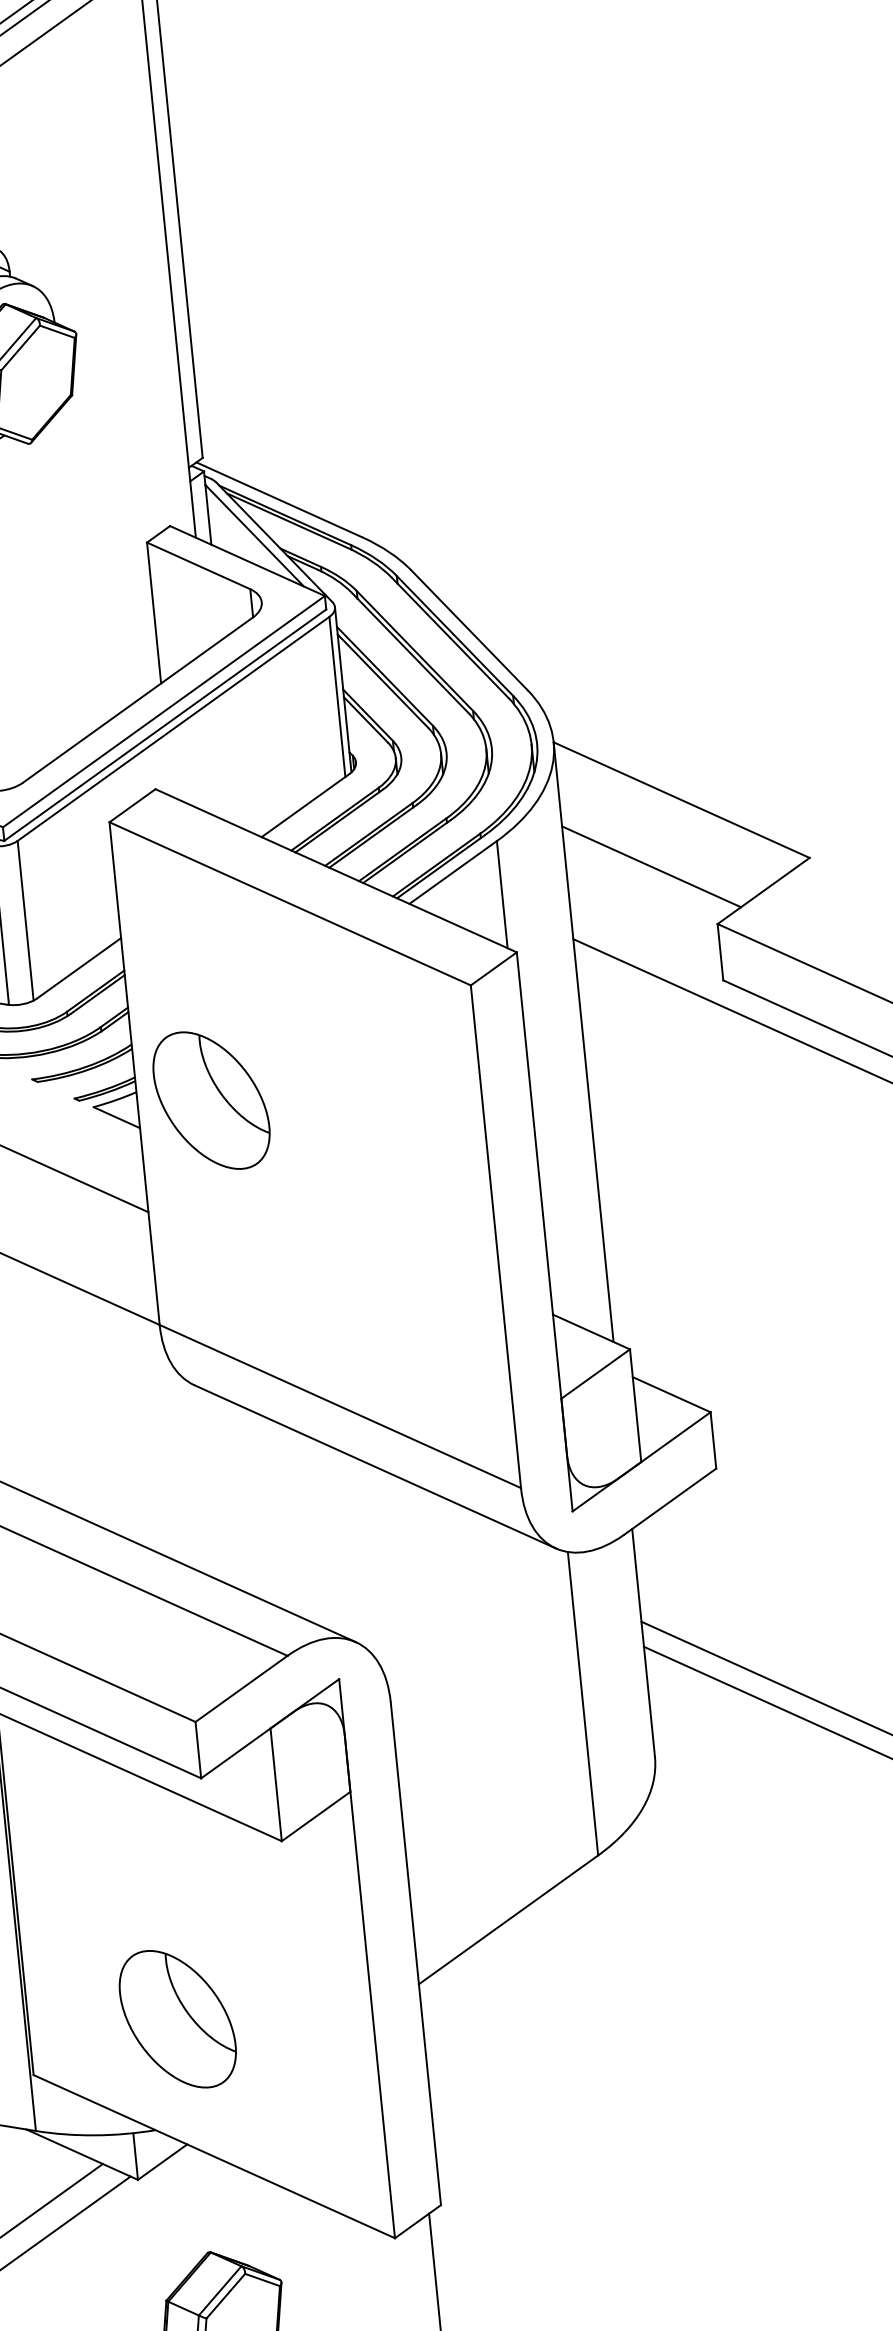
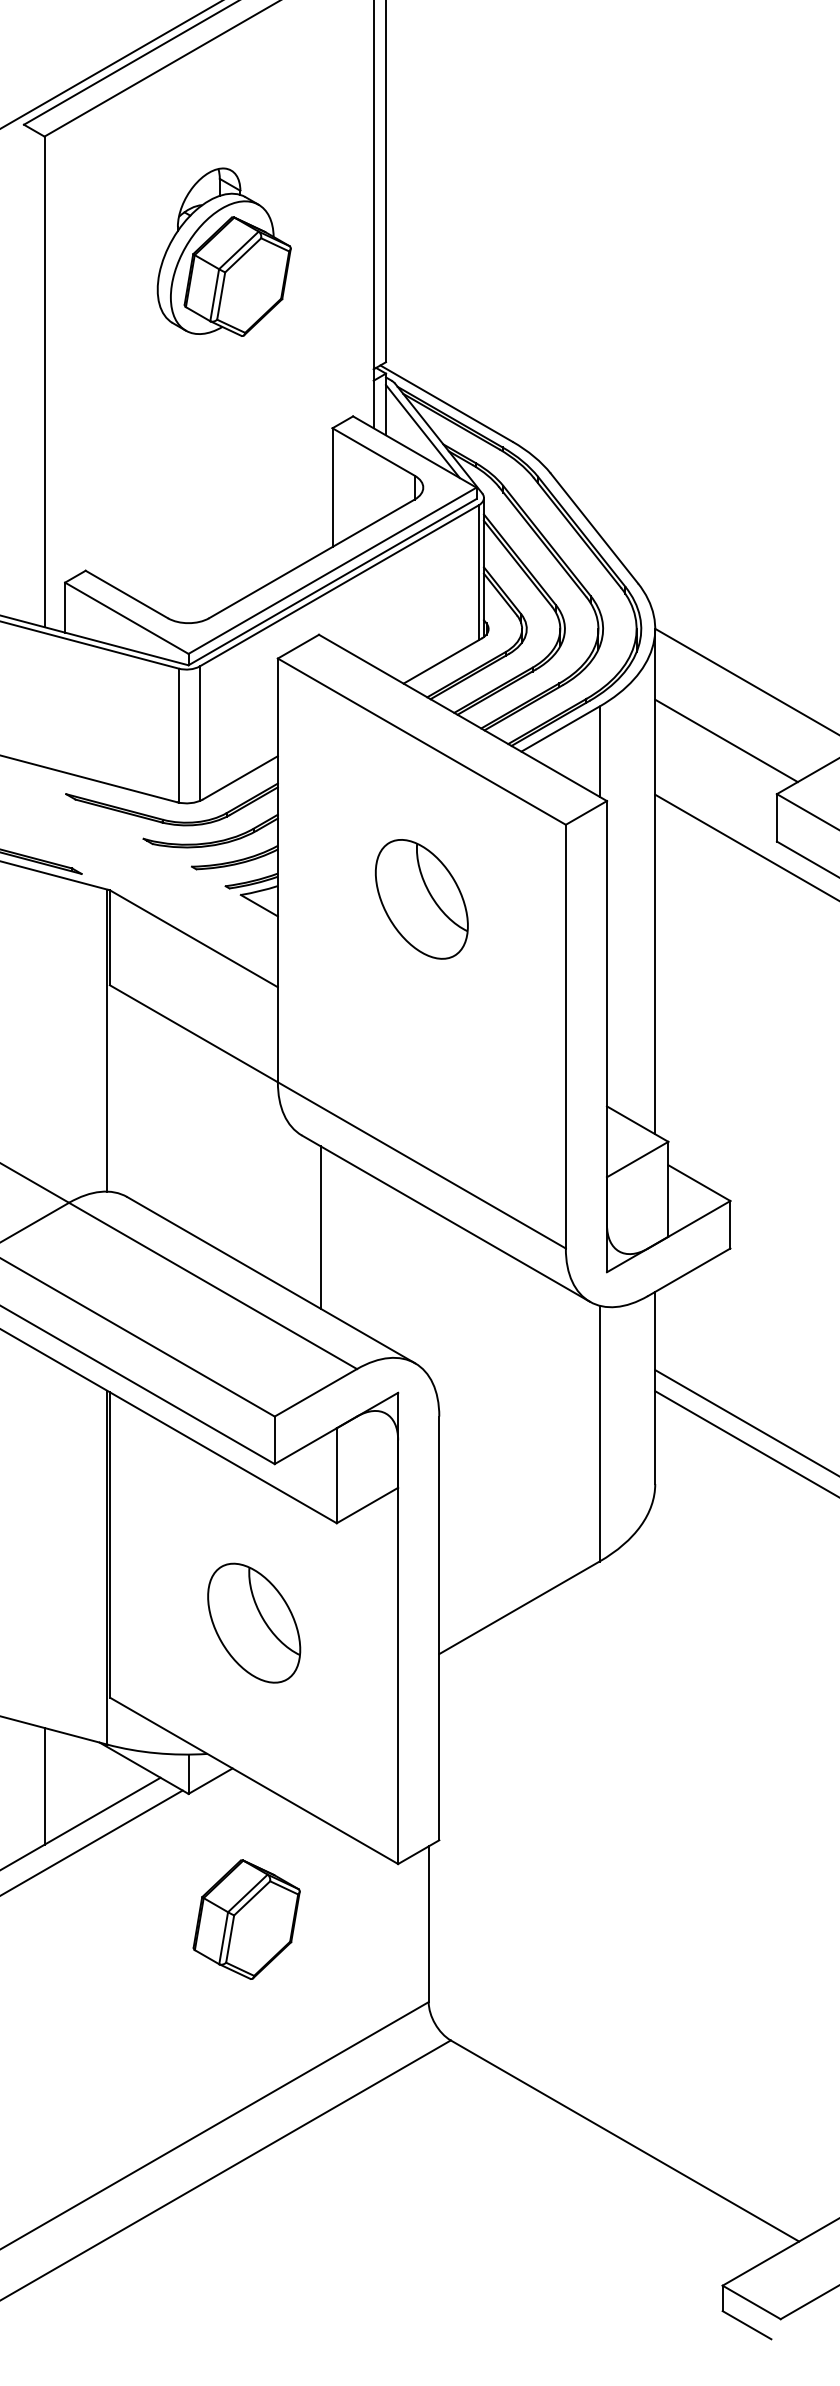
part: (211, 1100) -> (421, 899), moved
line: (227, 1492) -> (320, 1227), added
part: (178, 2018) -> (254, 1622), moved

